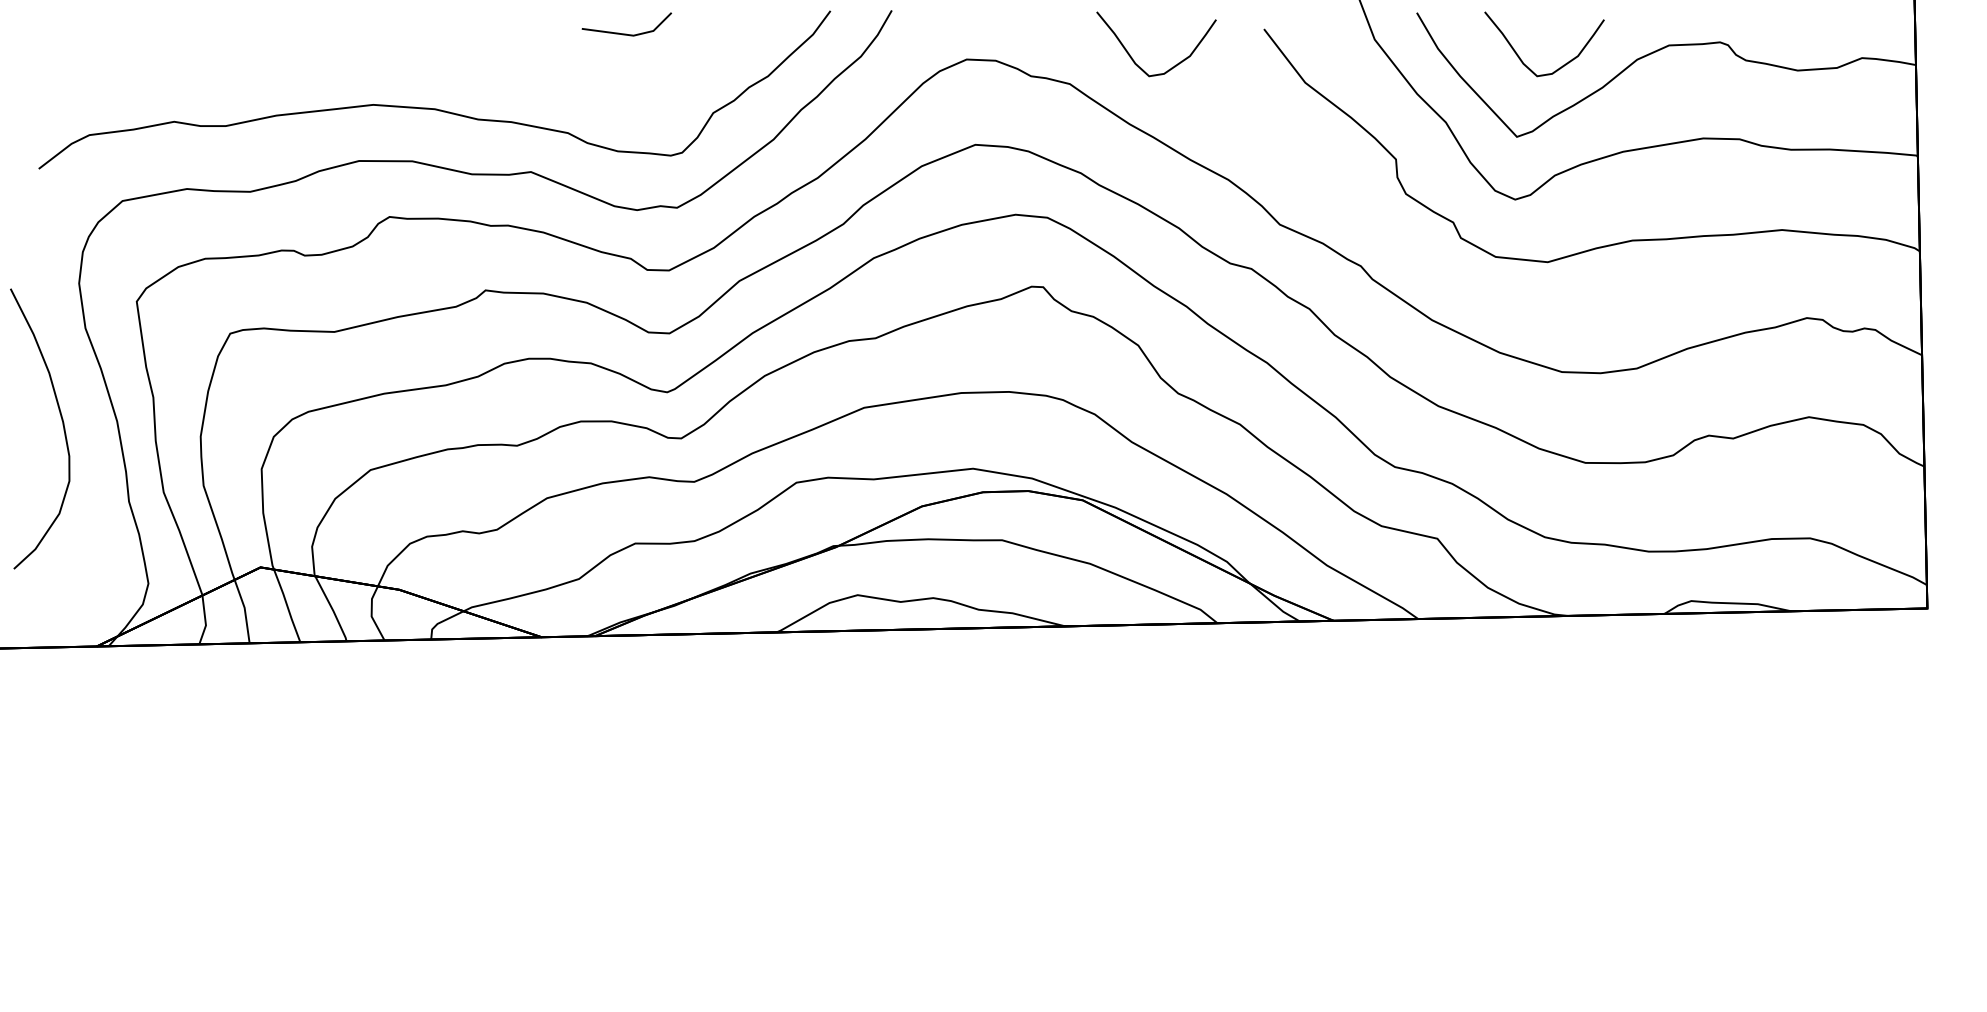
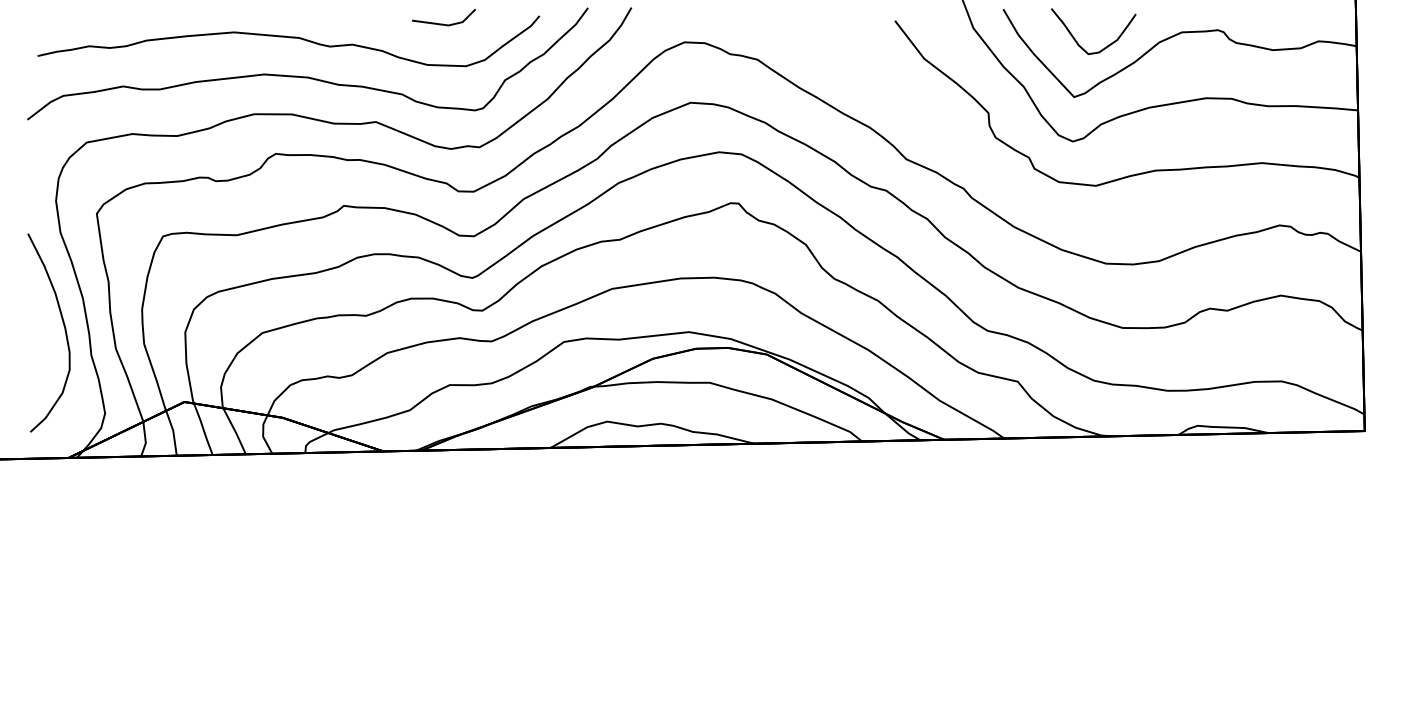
curve: (408, 53) -> (289, 38), added
curve: (1134, 60) -> (803, 43), removed
curve: (62, 425) -> (64, 330), moved

